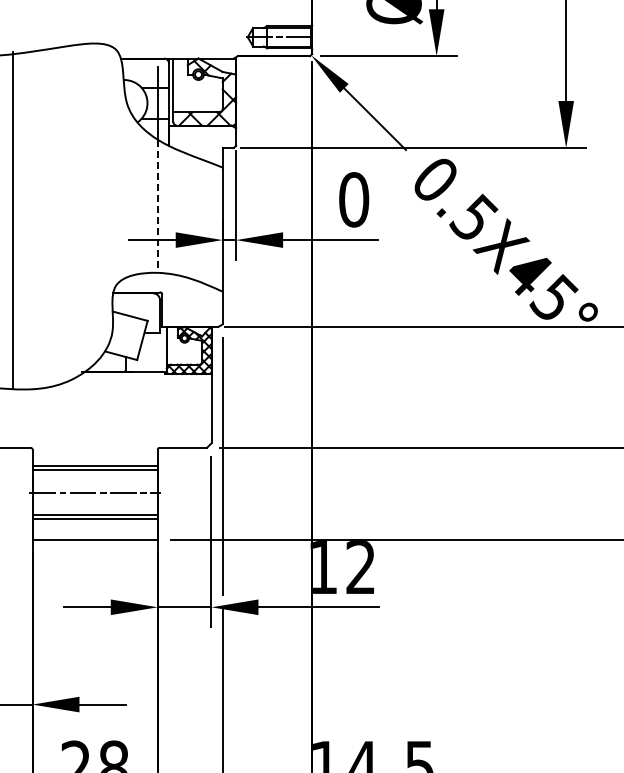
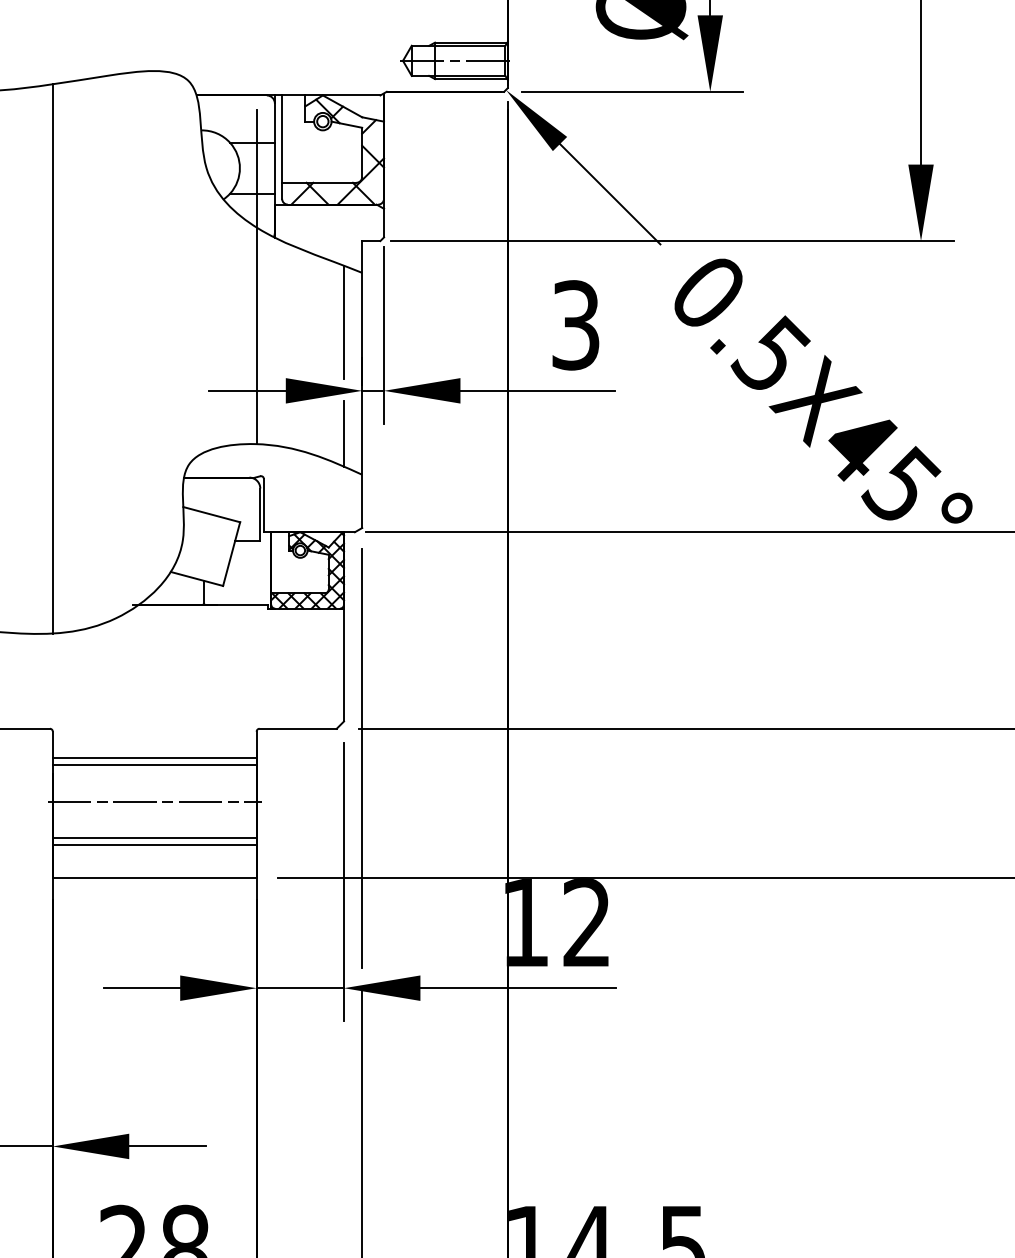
line: (211, 197) -> (344, 321), added
text: (354, 199) -> (576, 324), 0 -> 3
line: (157, 206) -> (256, 336), dashed -> solid
line: (12, 220) -> (52, 358), moved
line: (211, 266) -> (344, 433), added

